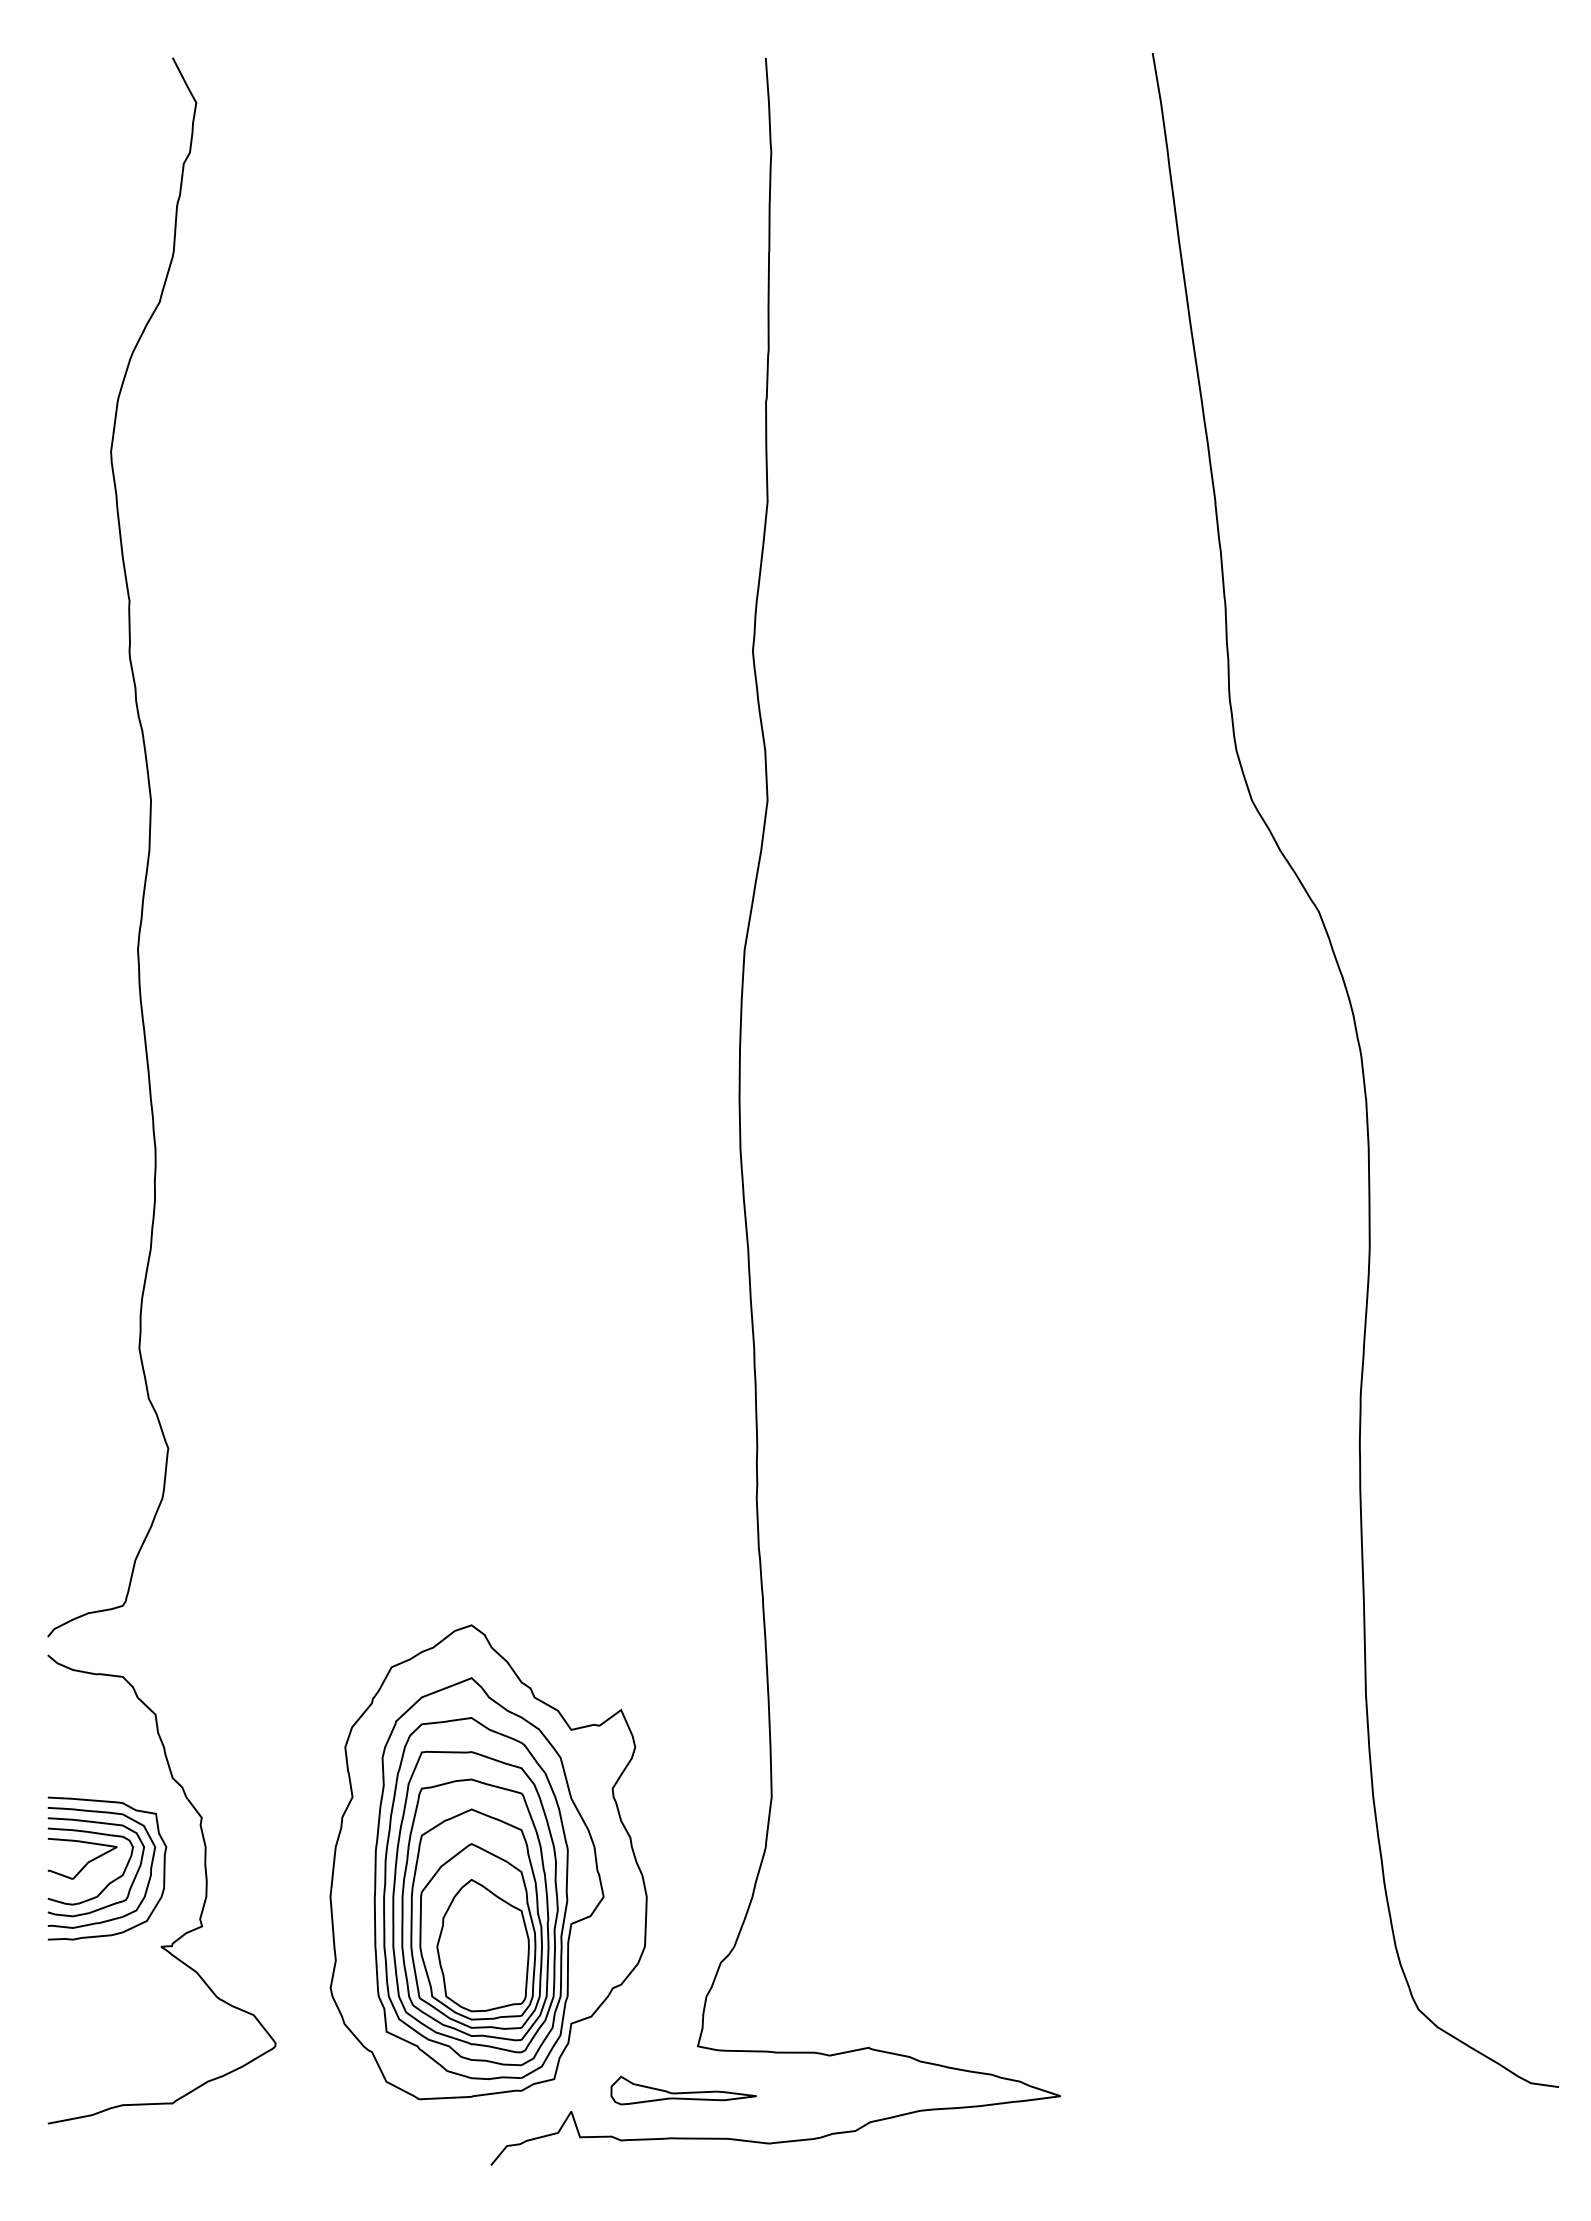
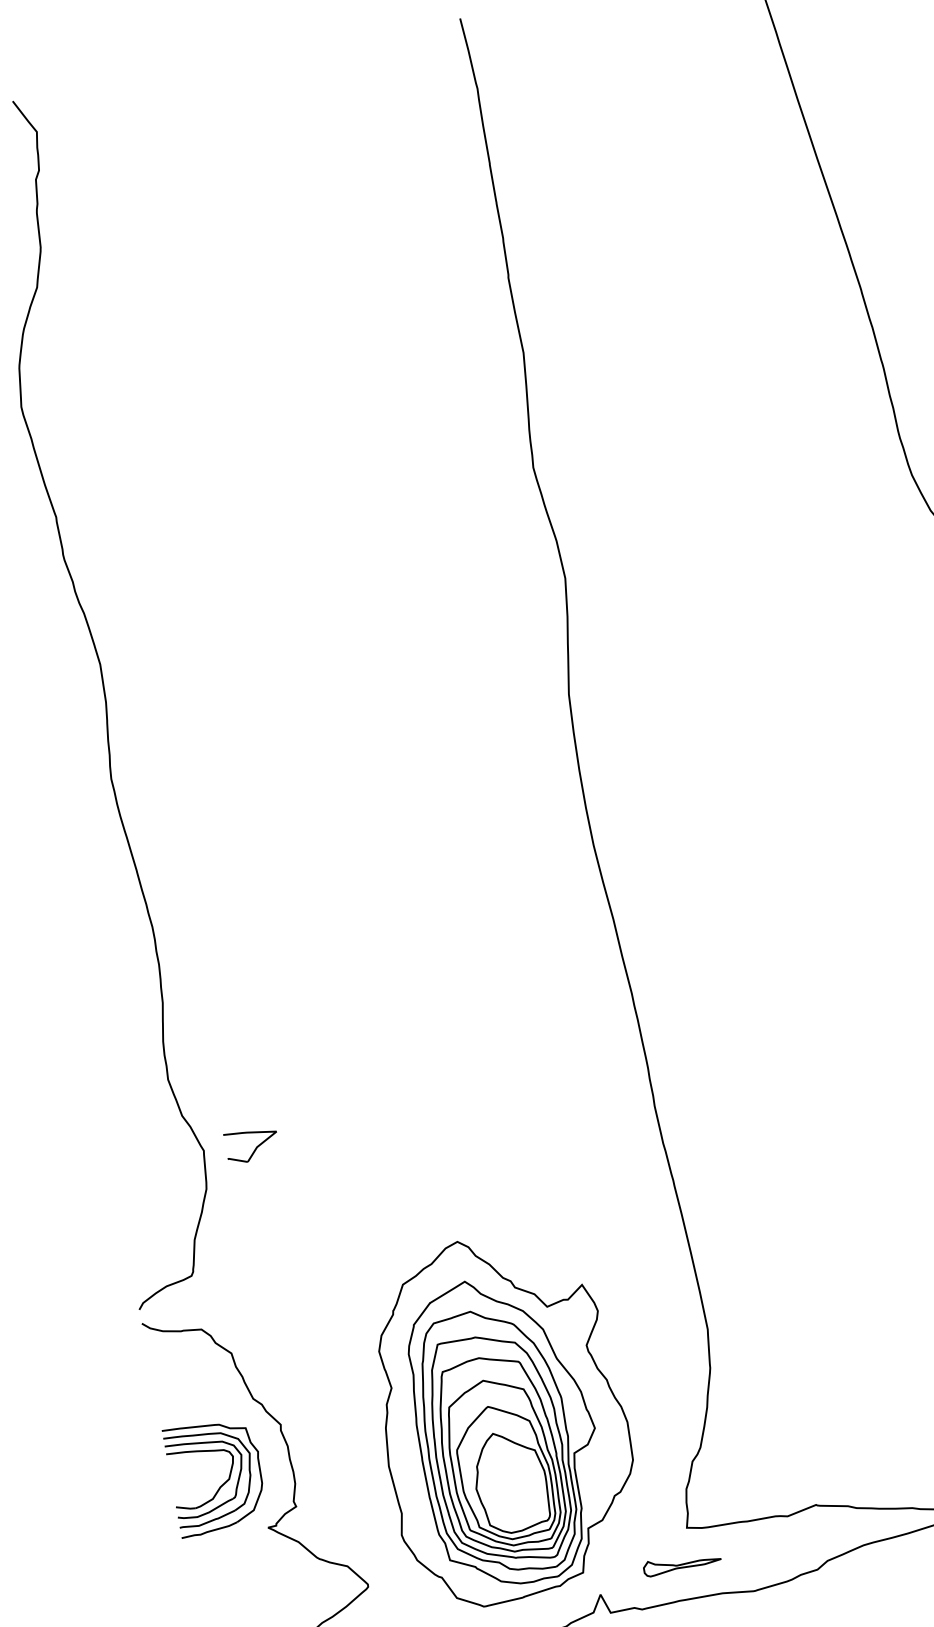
part: (82, 1858) -> (252, 1145), moved
part: (683, 2090) -> (682, 1563), size x0.7

